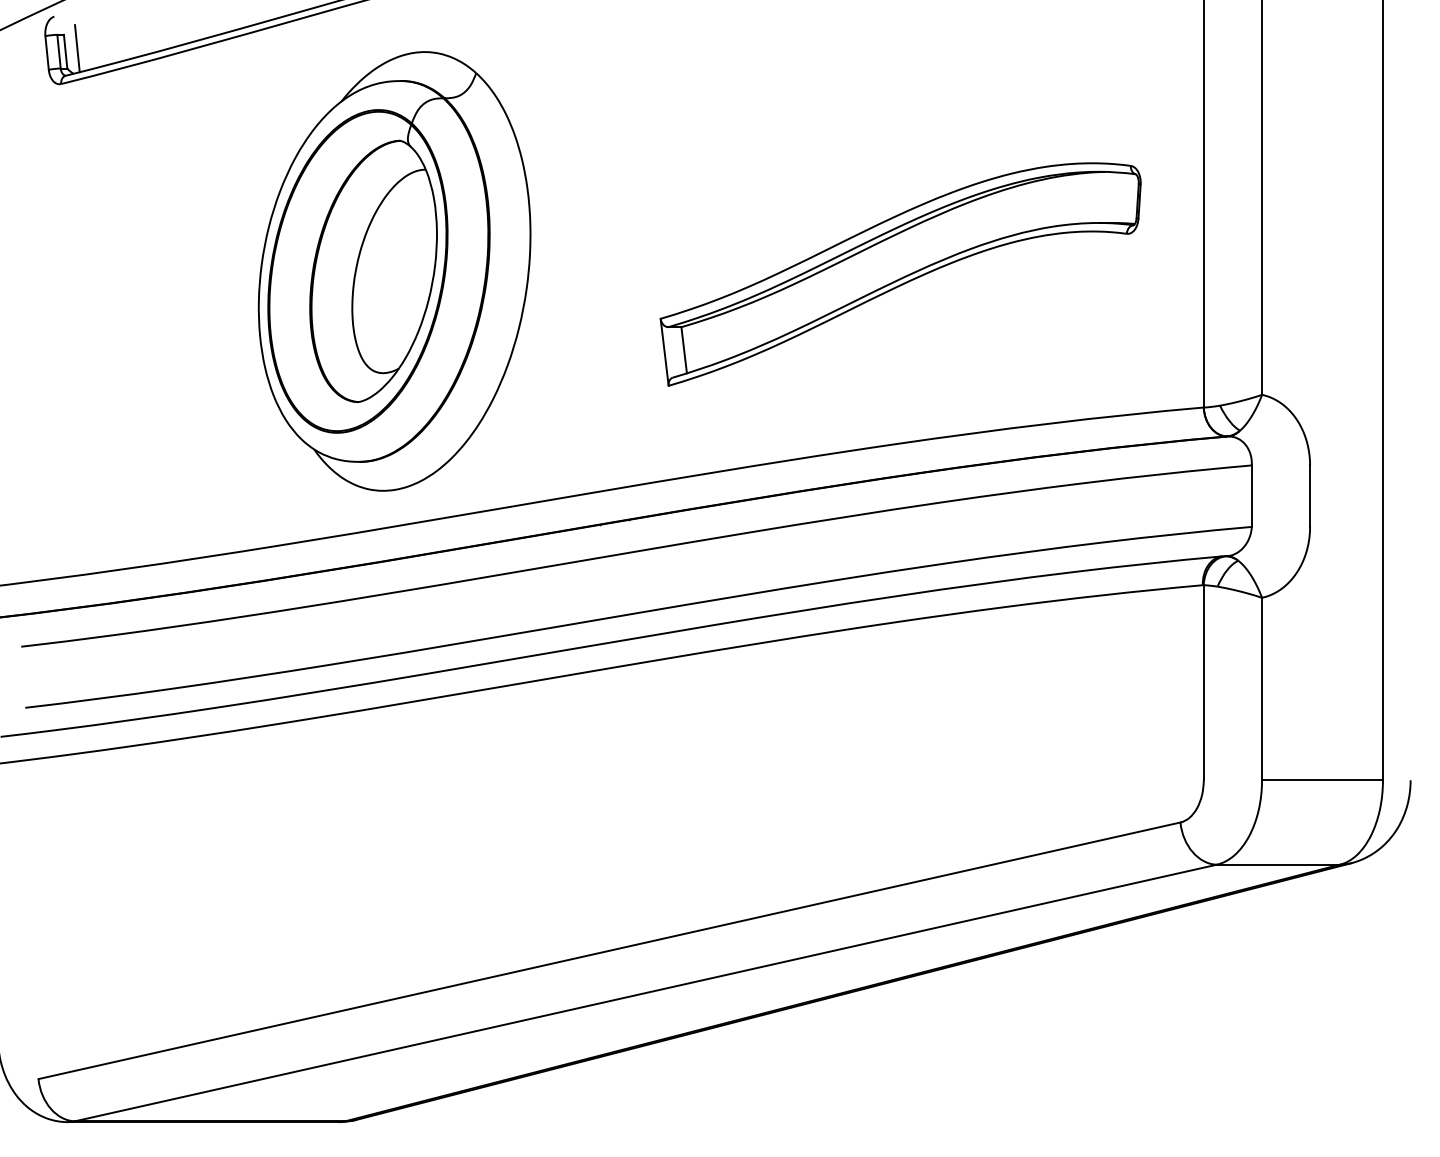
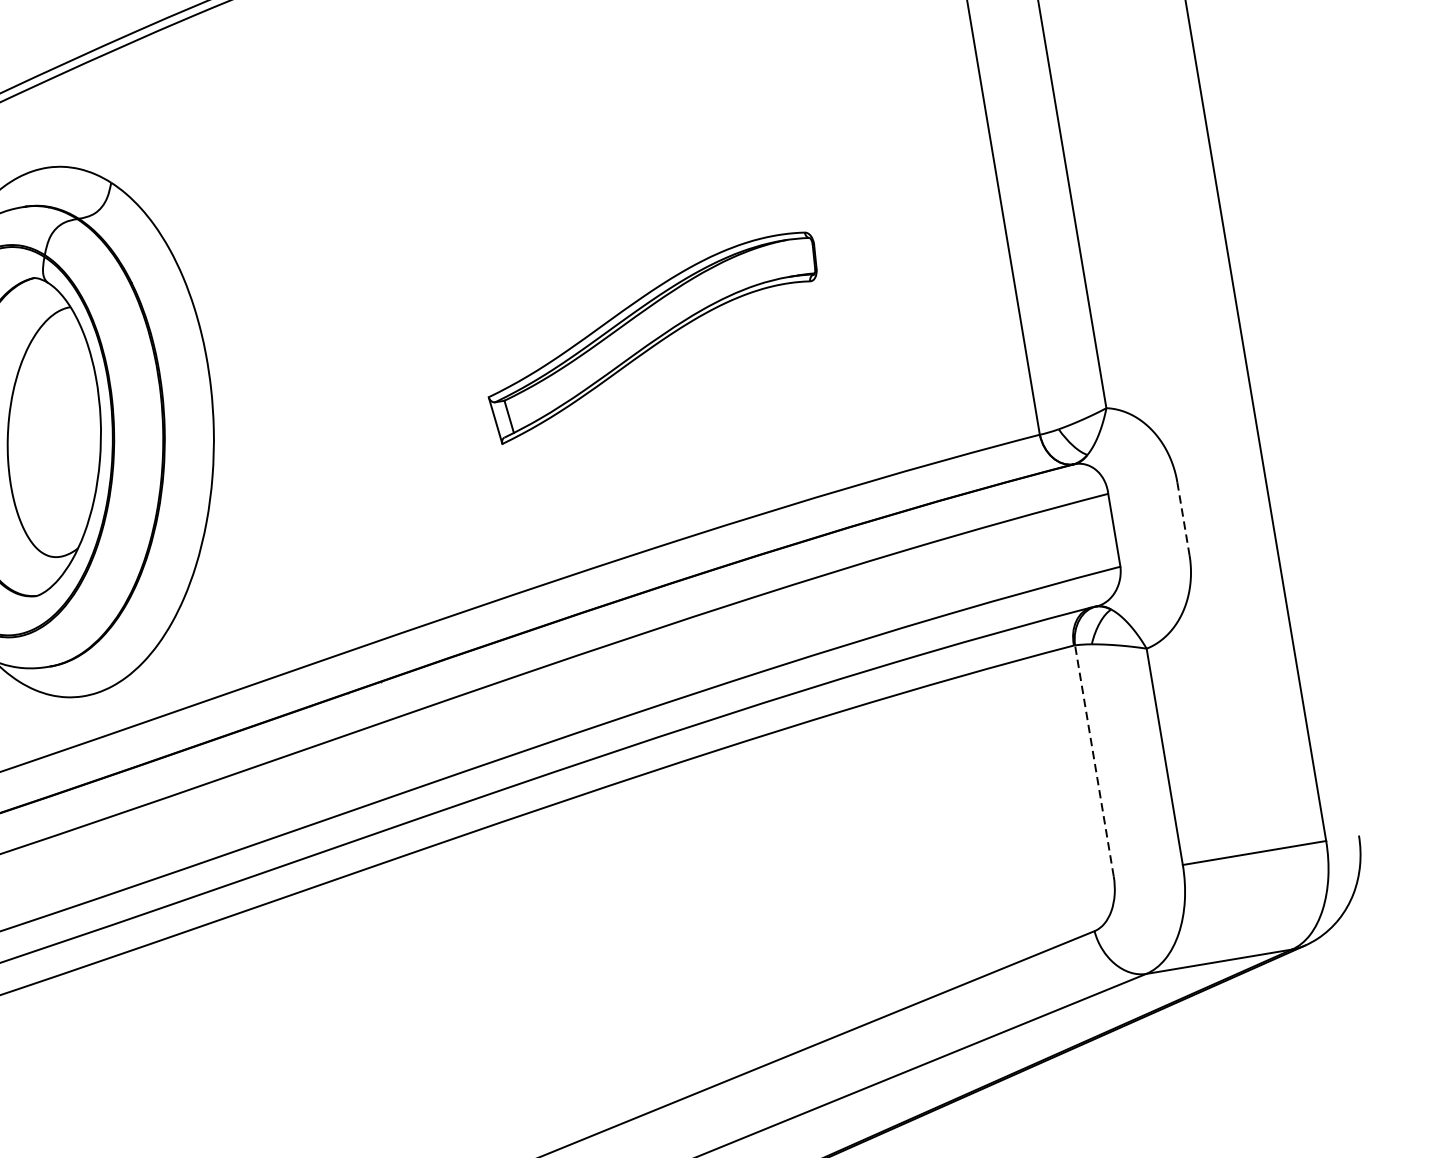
part: (900, 274) -> (654, 337), size x0.6
line: (1310, 496) -> (1183, 519), solid -> dashed
line: (1203, 682) -> (1094, 760), solid -> dashed

